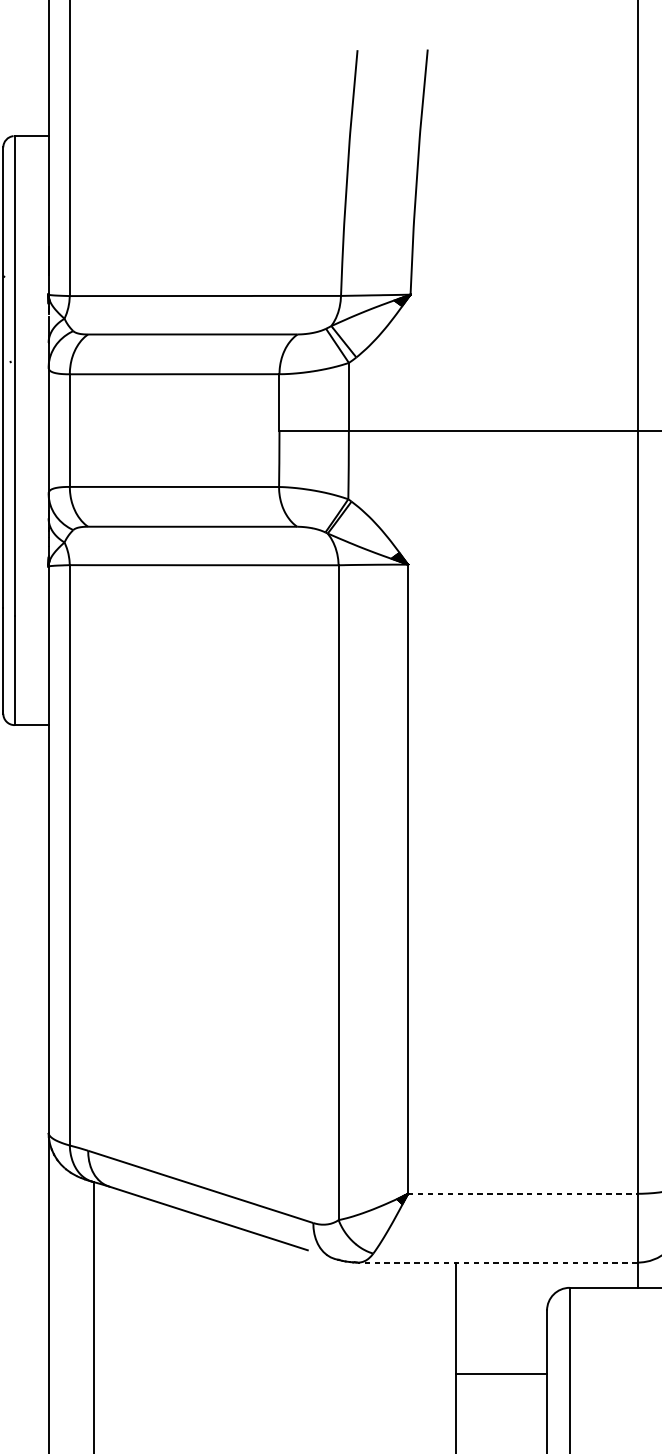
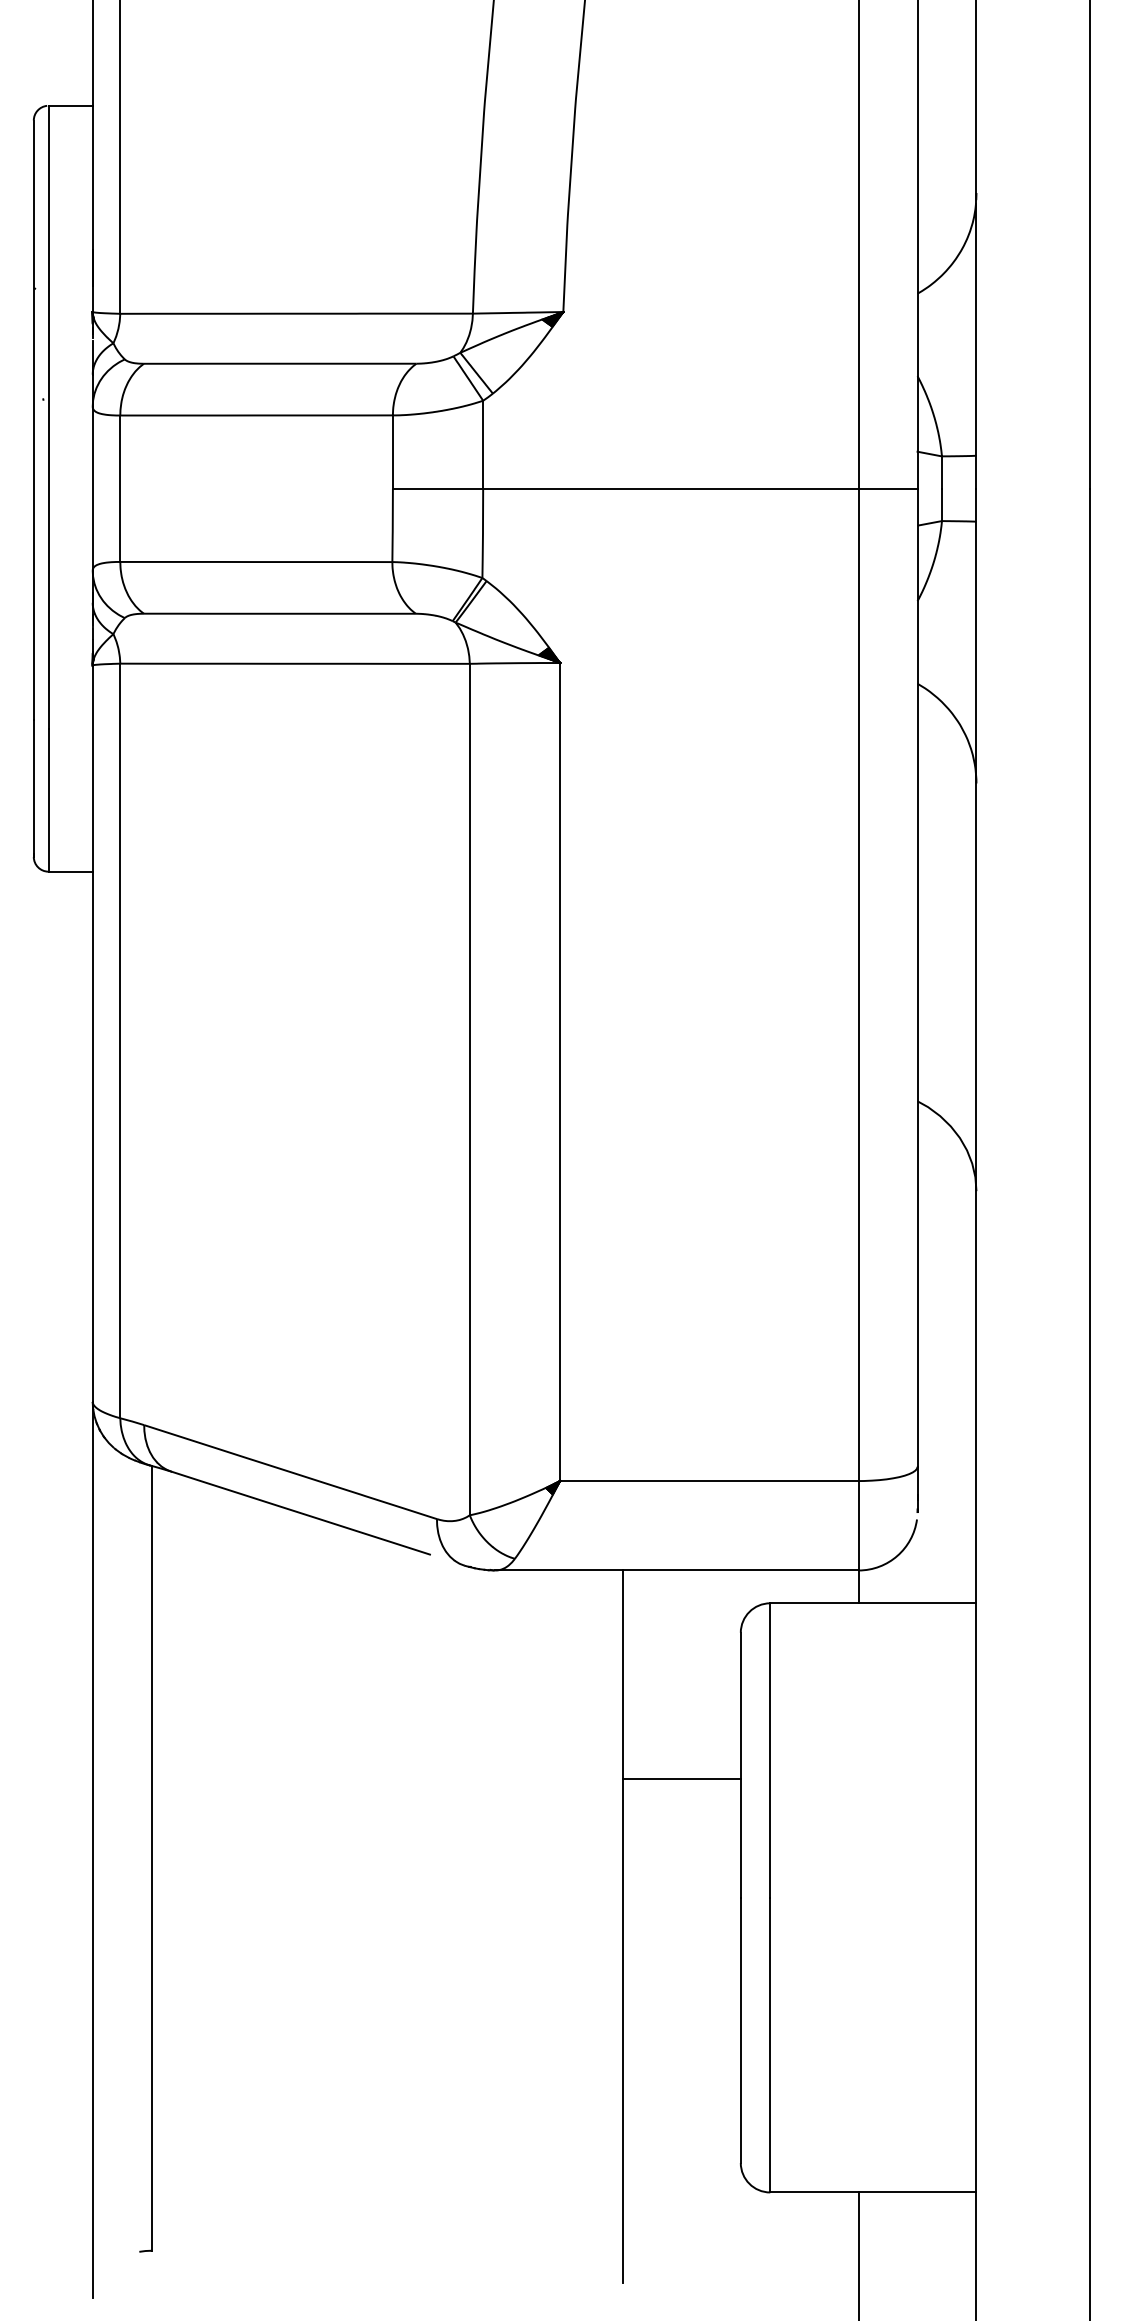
line: (522, 1194) -> (709, 1481), dashed -> solid
line: (498, 1262) -> (677, 1570), dashed -> solid
line: (501, 1374) -> (681, 1779), moved

